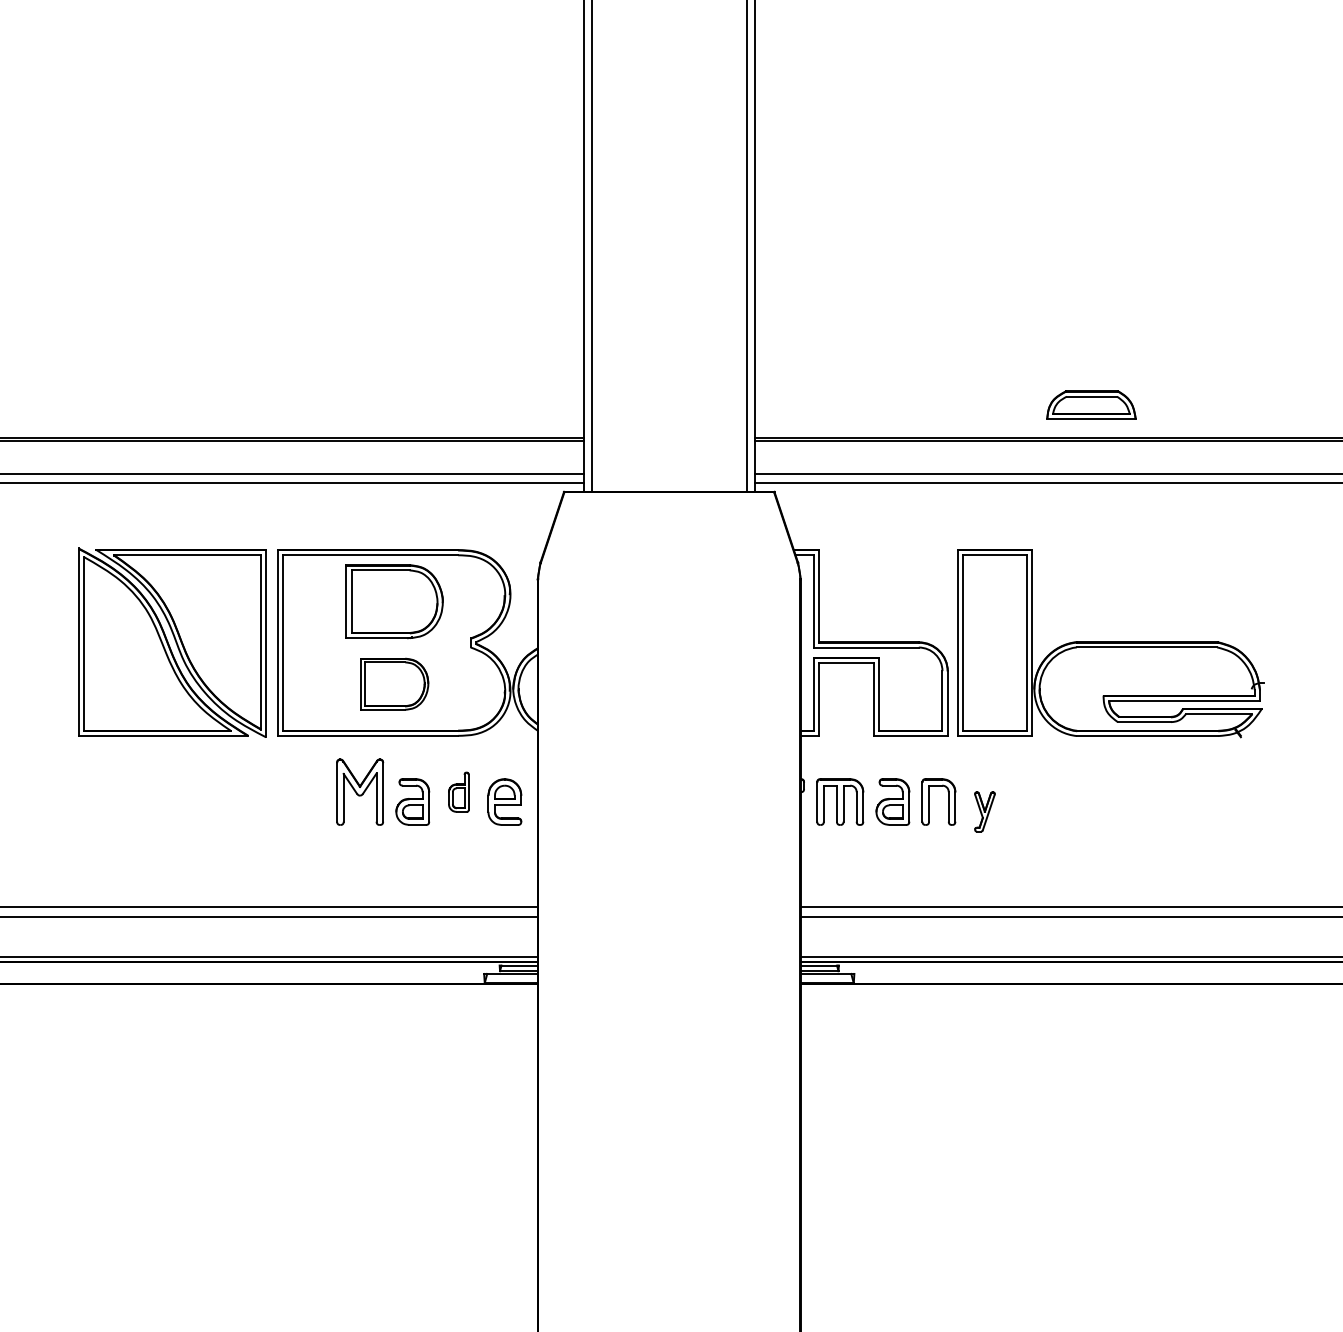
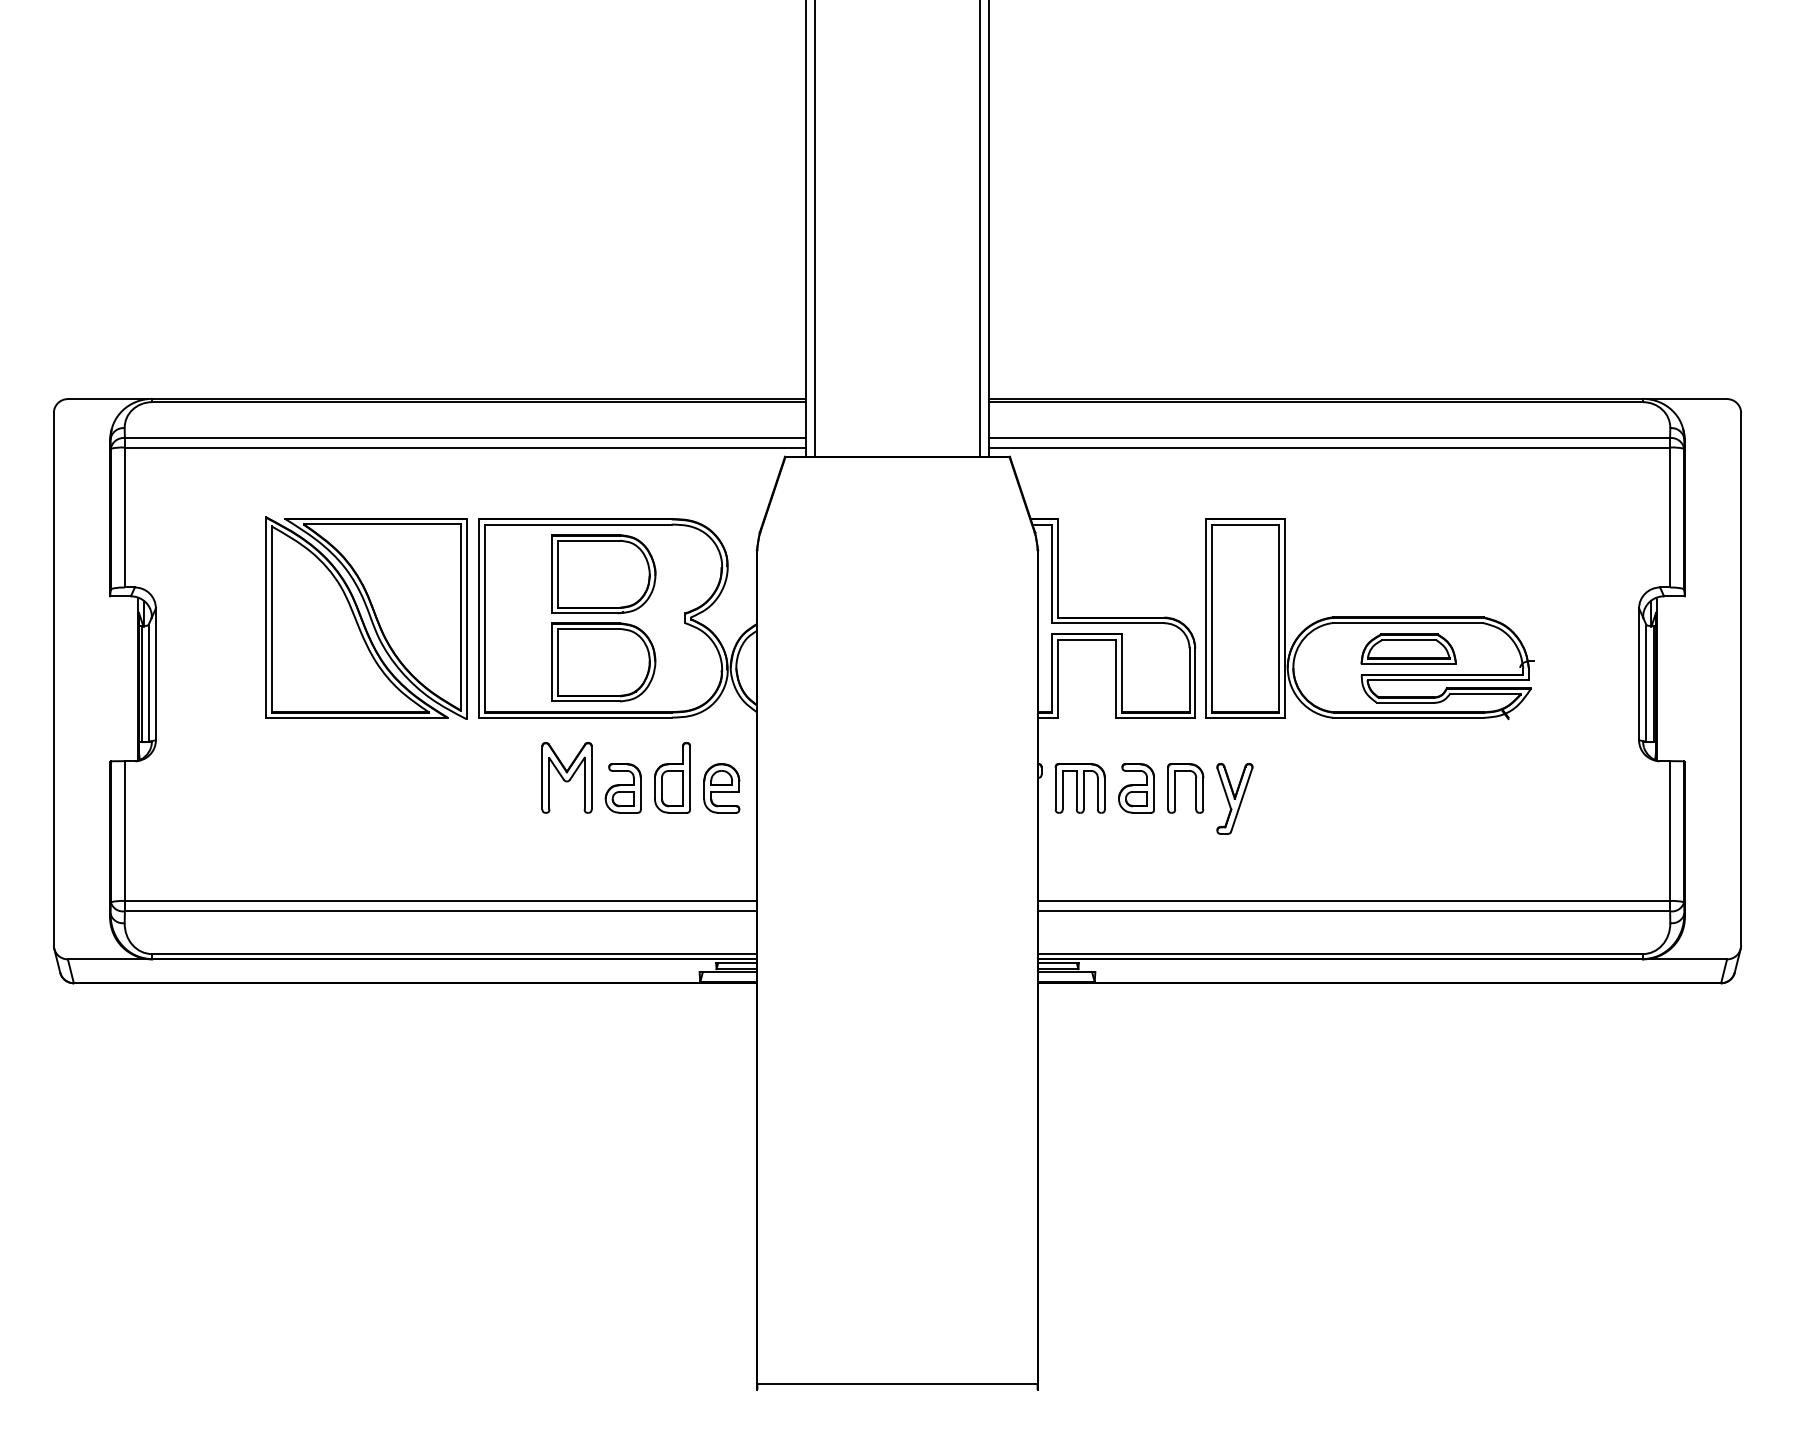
part: (1091, 404) -> (1408, 648), moved
part: (394, 684) -> (603, 662), size x1.43
part: (458, 791) -> (672, 777), size x1.67
part: (984, 811) -> (1234, 798), size x1.67

